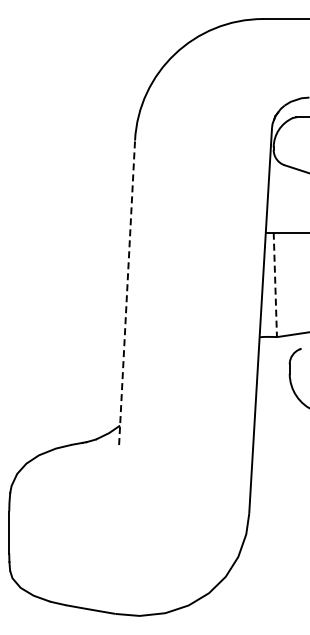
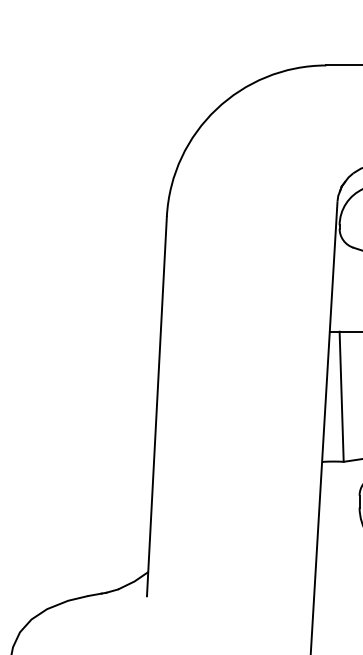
line: (275, 285) -> (341, 397), dashed -> solid
line: (127, 292) -> (157, 406), dashed -> solid

